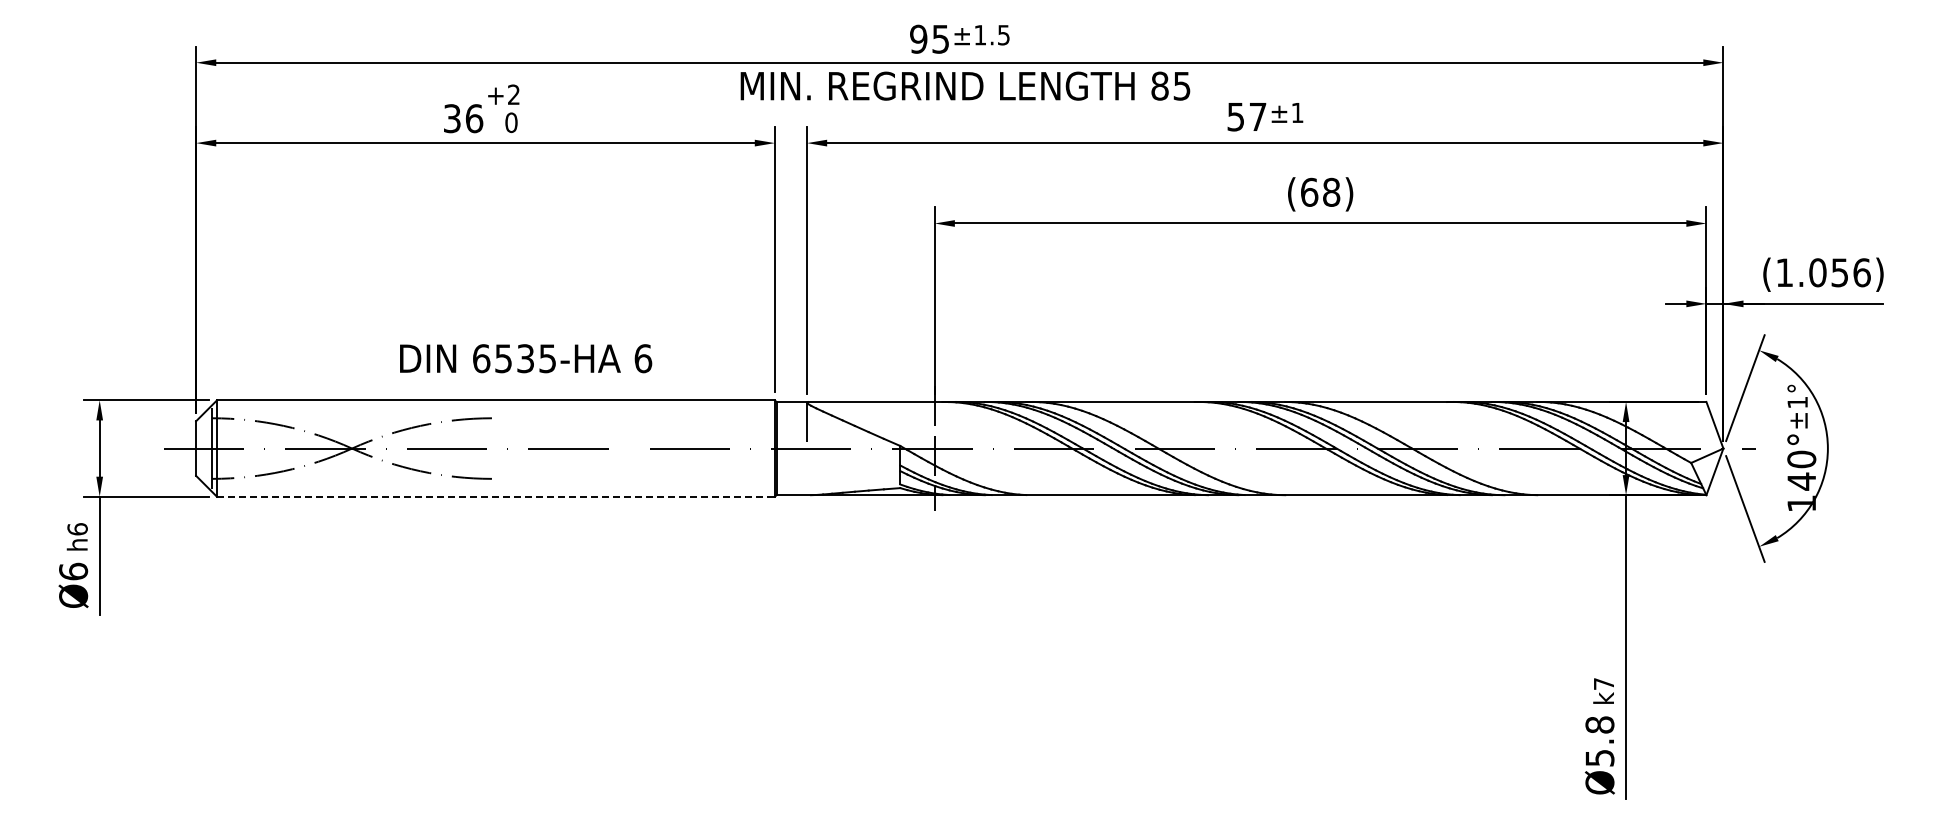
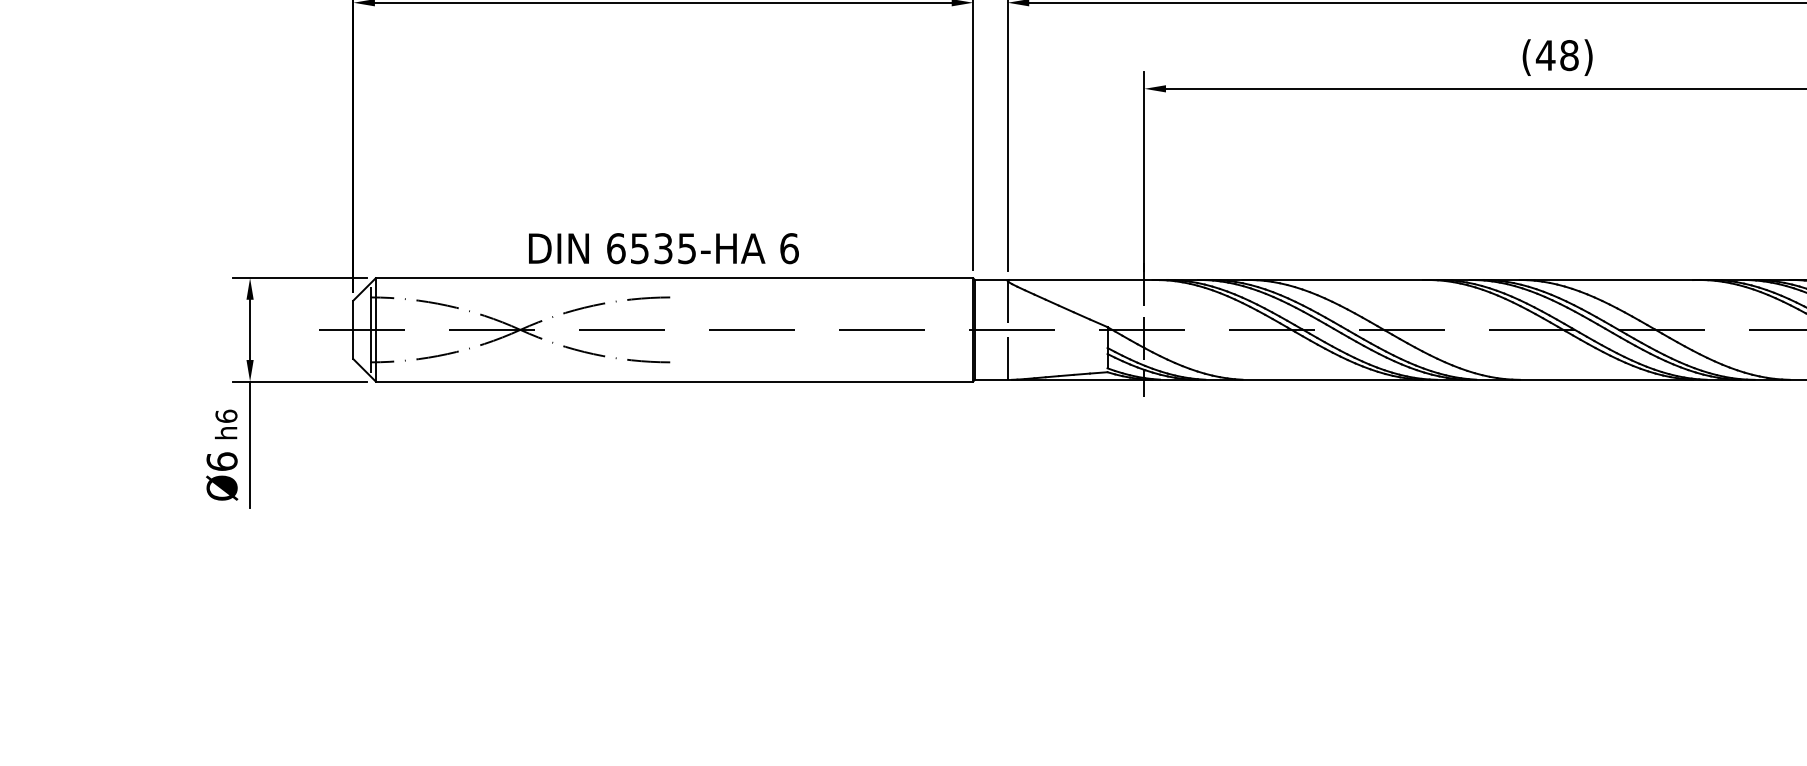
text: (1309, 191) -> (1545, 54), (68) -> (48)
text: (526, 358) -> (664, 248), moved
line: (807, 471) -> (1008, 354), added
line: (495, 496) -> (674, 381), dashed -> solid

